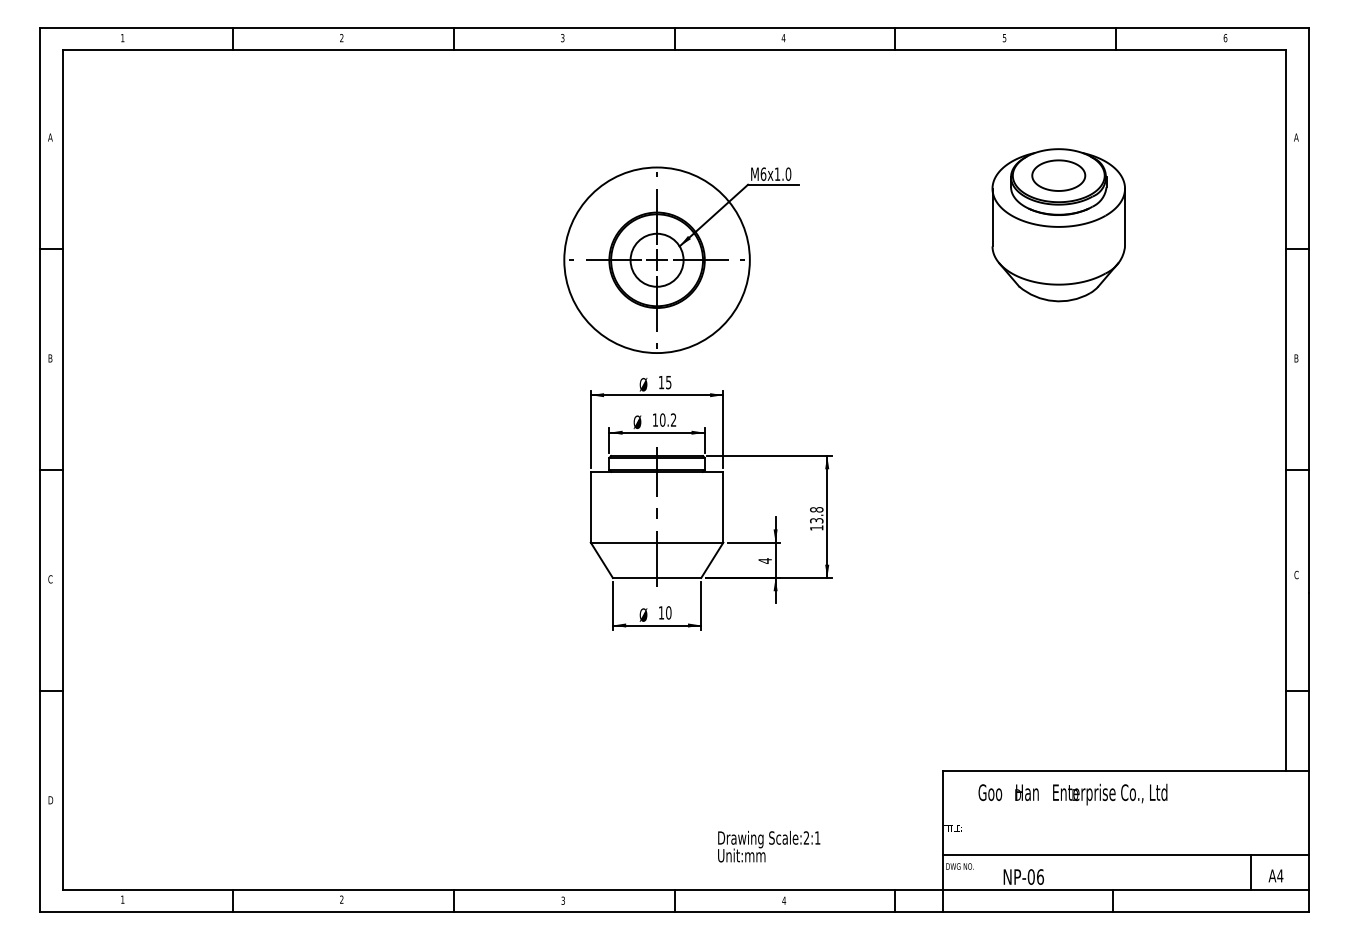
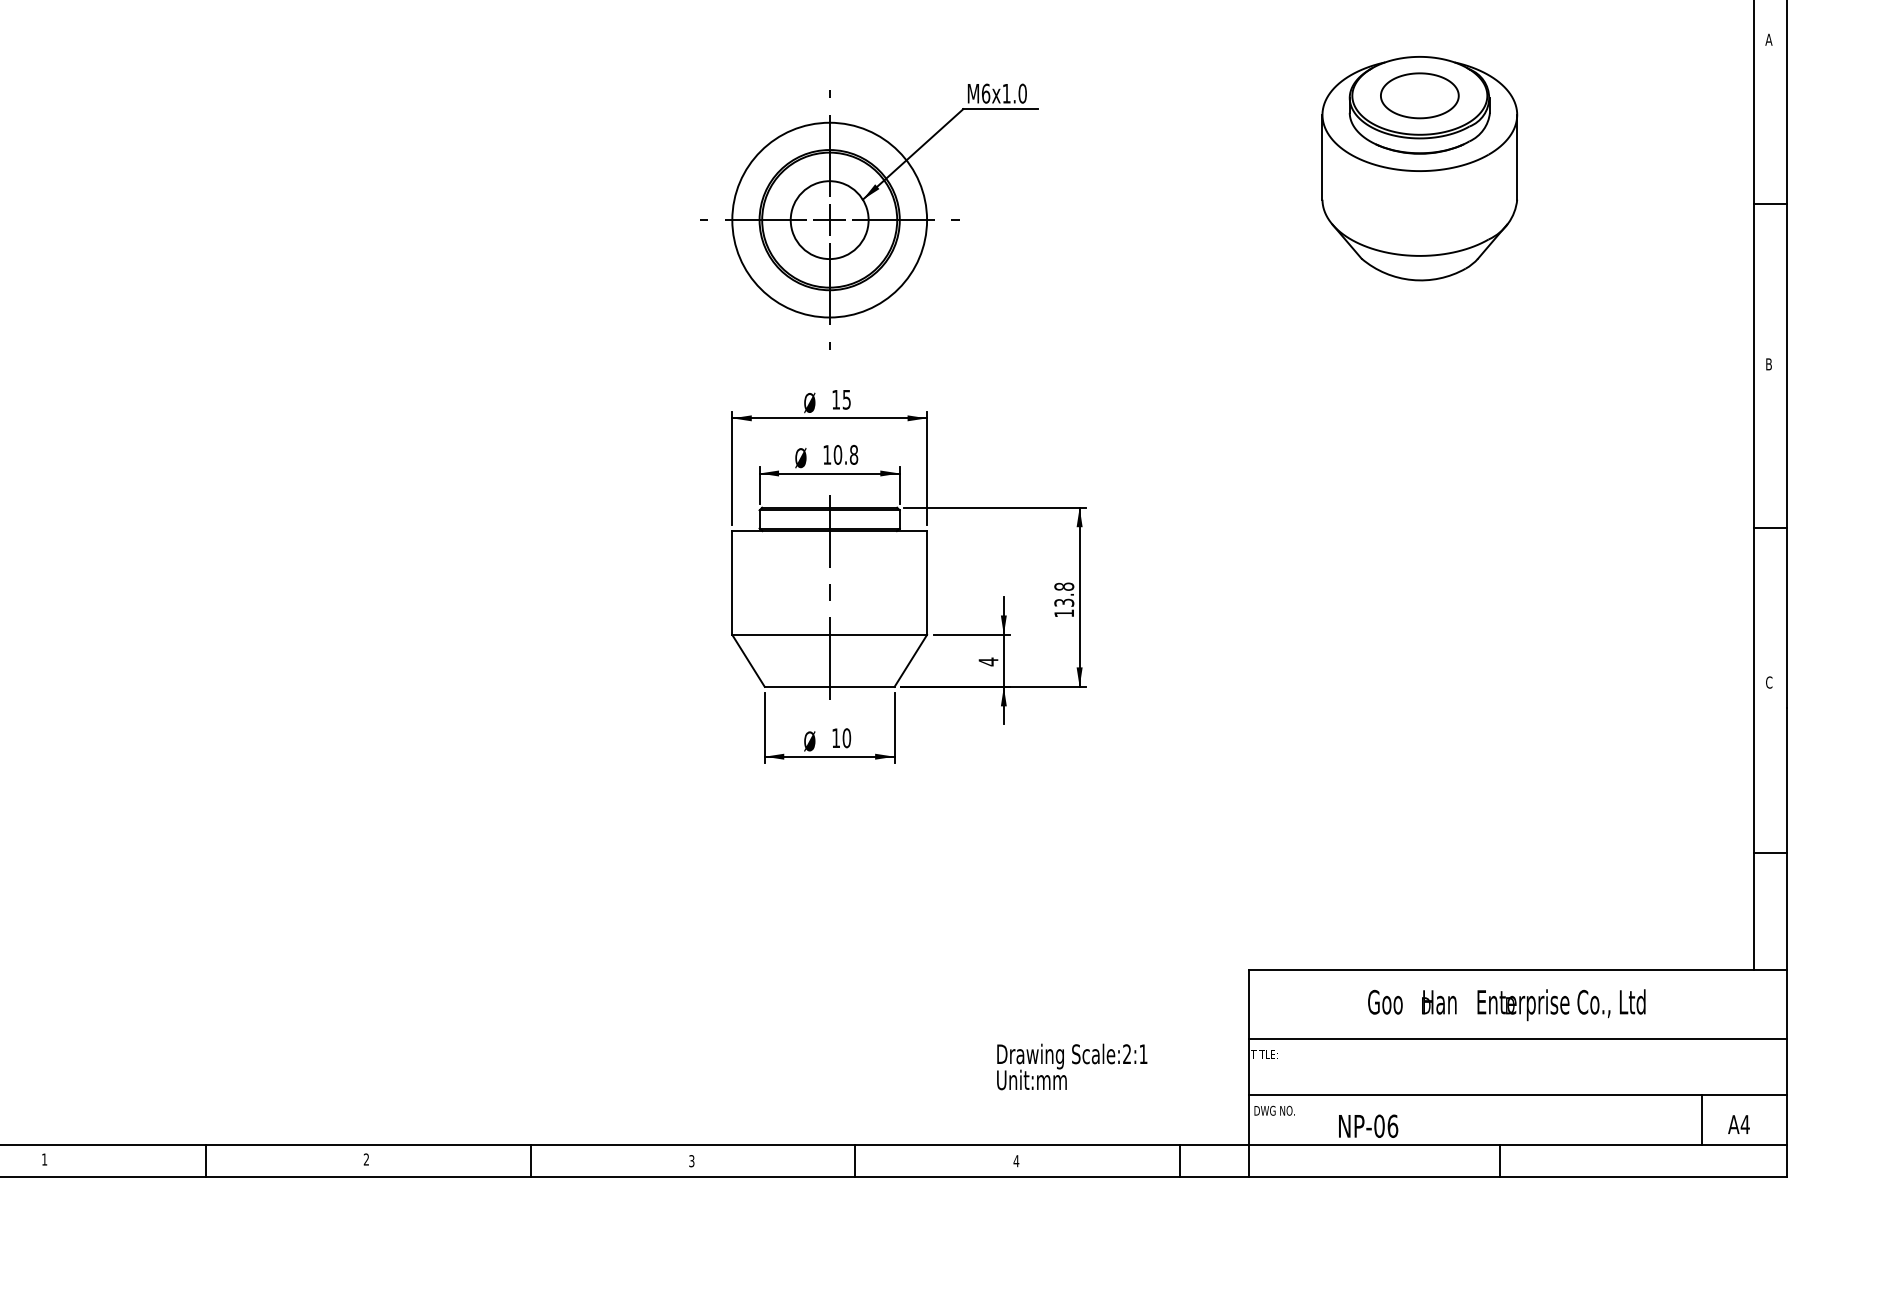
circle: (656, 260) -> (828, 220), size x0.71
text: (673, 419) -> (853, 454), 10.2 -> 10.8
text: (1072, 794) -> (1506, 1004), moved
line: (1125, 817) -> (1517, 1038), added
text: (769, 846) -> (1072, 1066), moved

